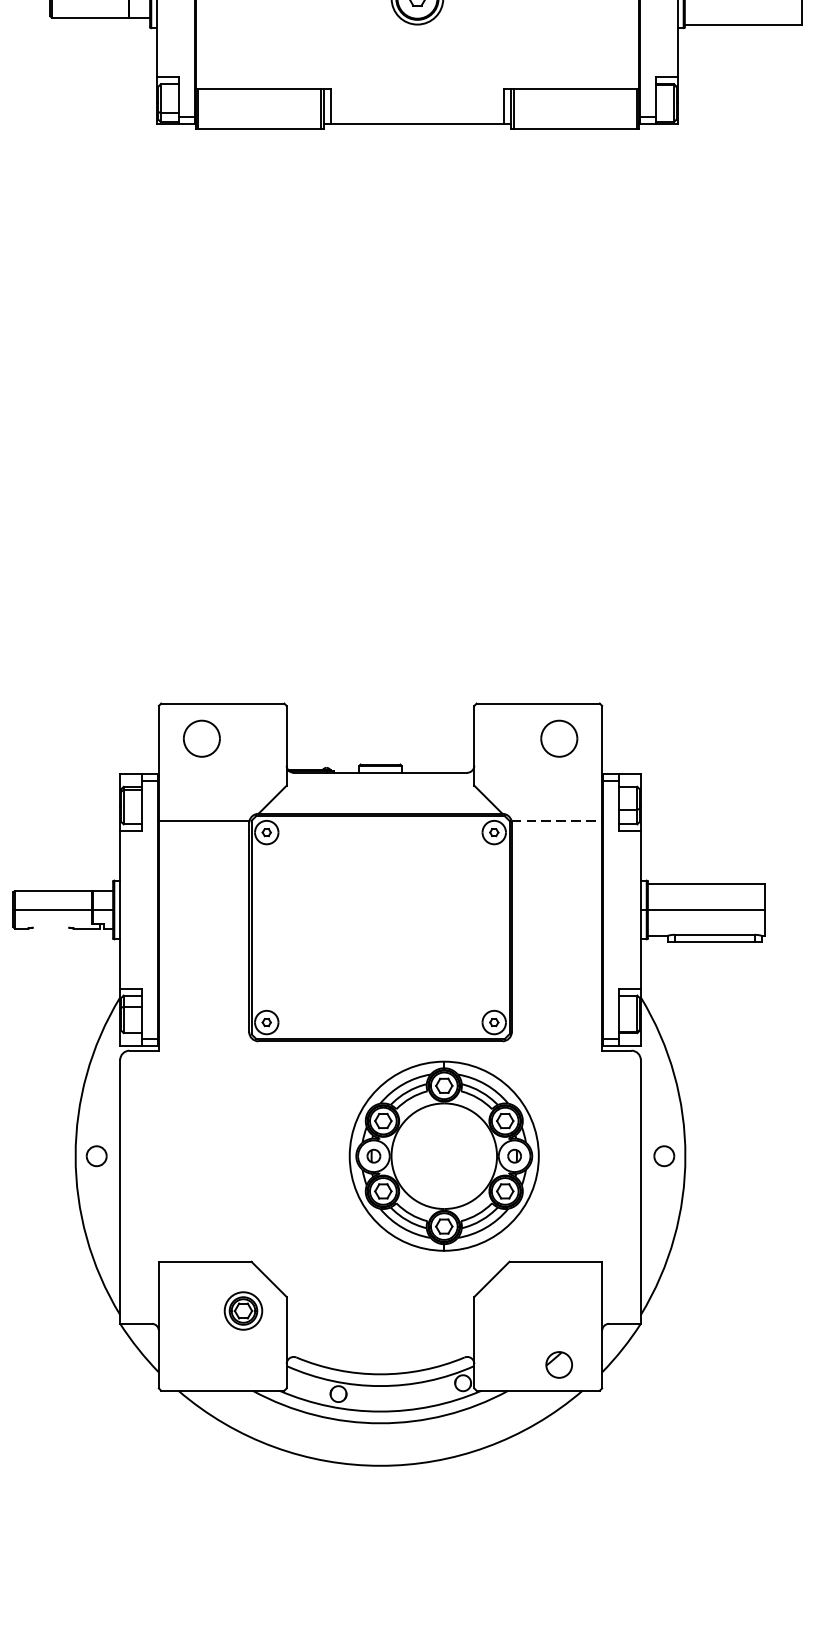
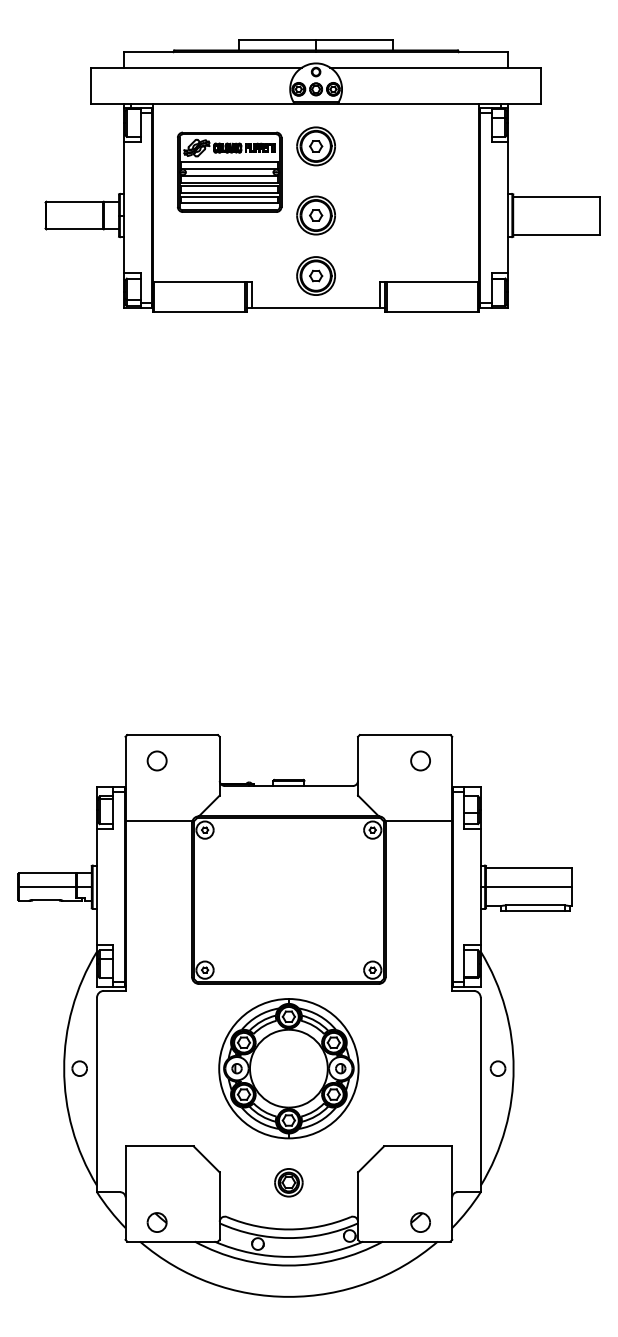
part: (416, 80) -> (315, 275), added
part: (200, 738) -> (156, 760), size x0.71
part: (559, 738) -> (420, 760), size x0.71
line: (557, 820) -> (419, 821), dashed -> solid
line: (50, 928) -> (45, 900), added
part: (443, 1155) -> (288, 1068), moved
part: (242, 1310) -> (288, 1182), moved
part: (200, 1364) -> (156, 1222), added

